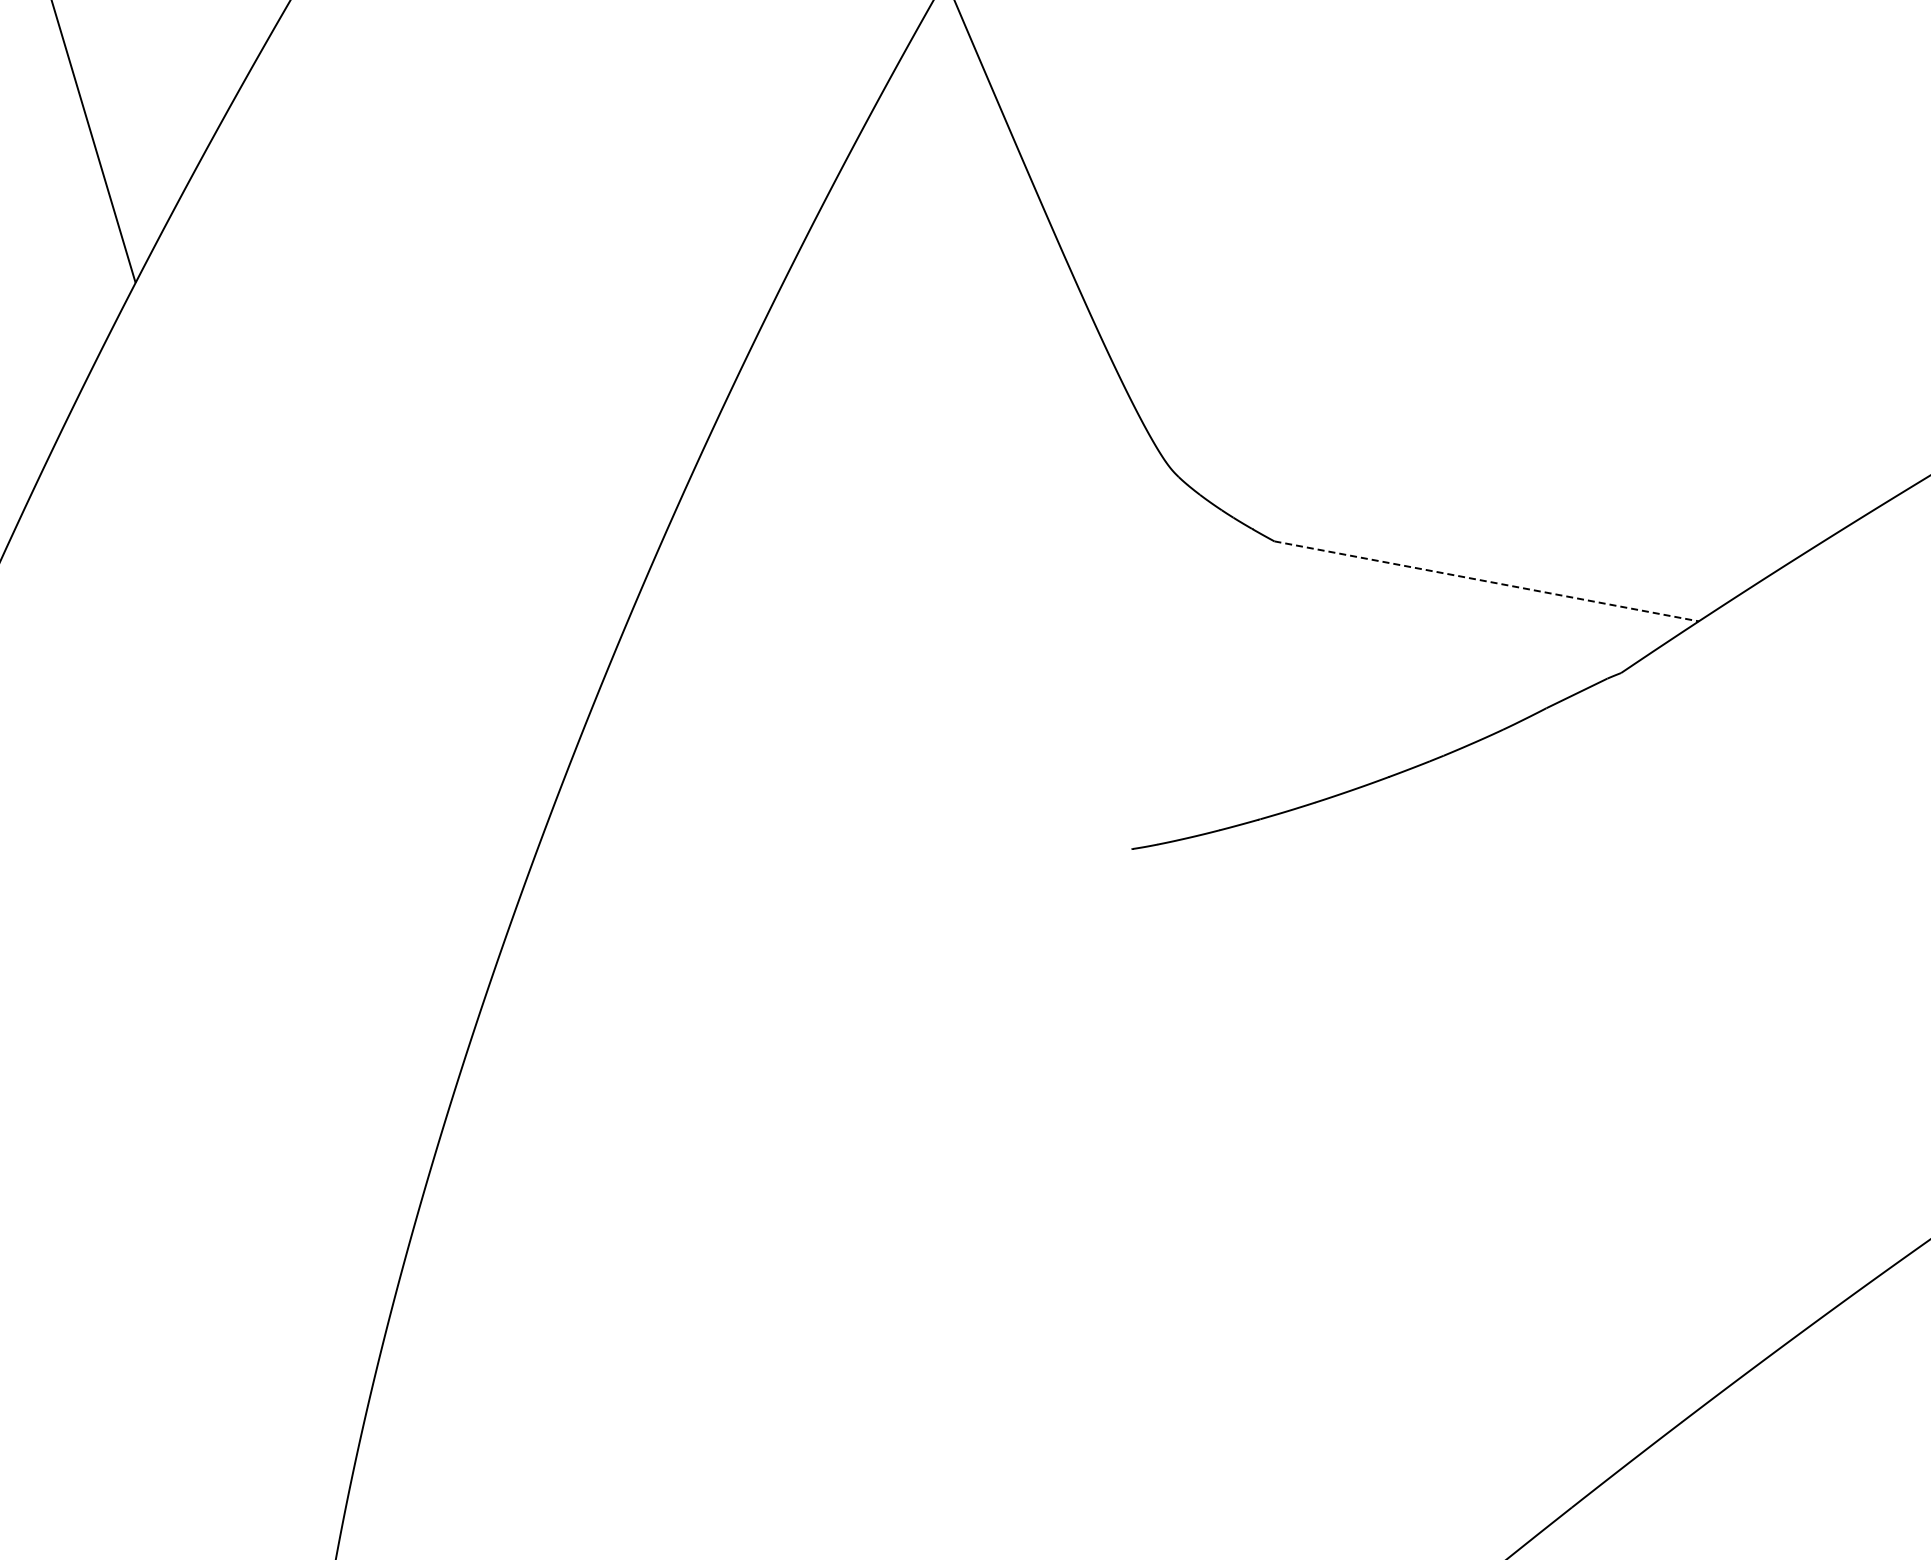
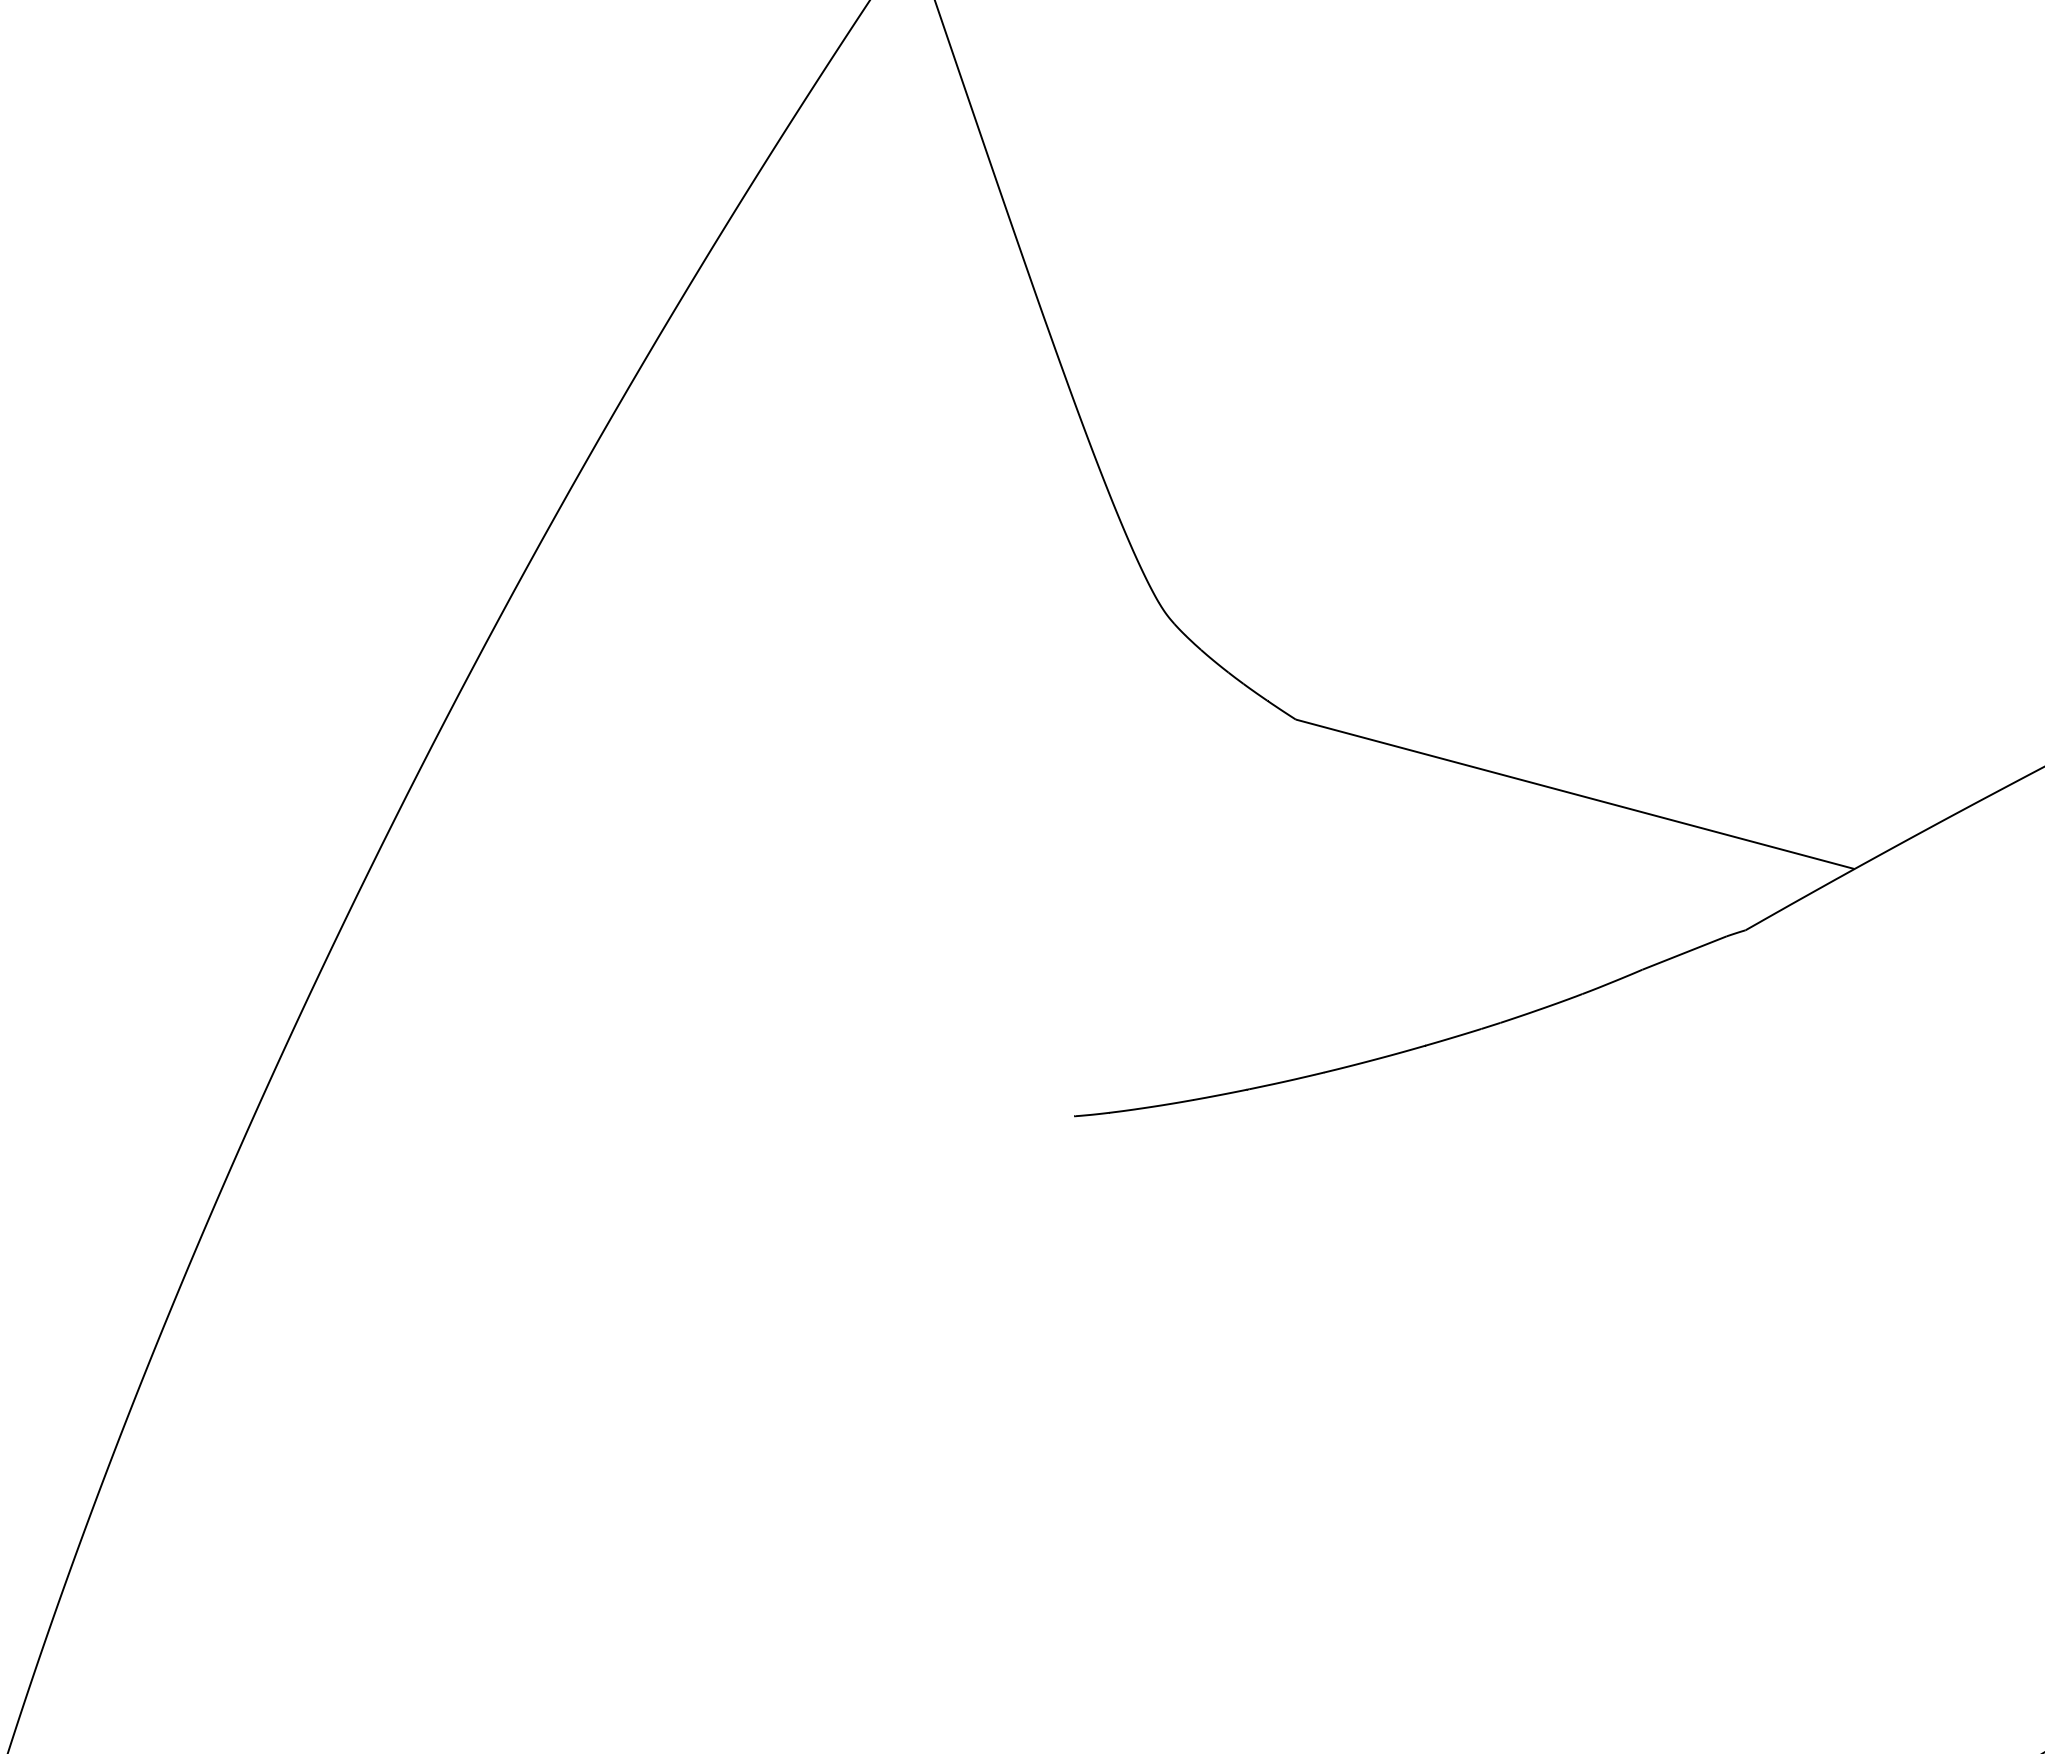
line: (1486, 581) -> (1575, 794), dashed -> solid

